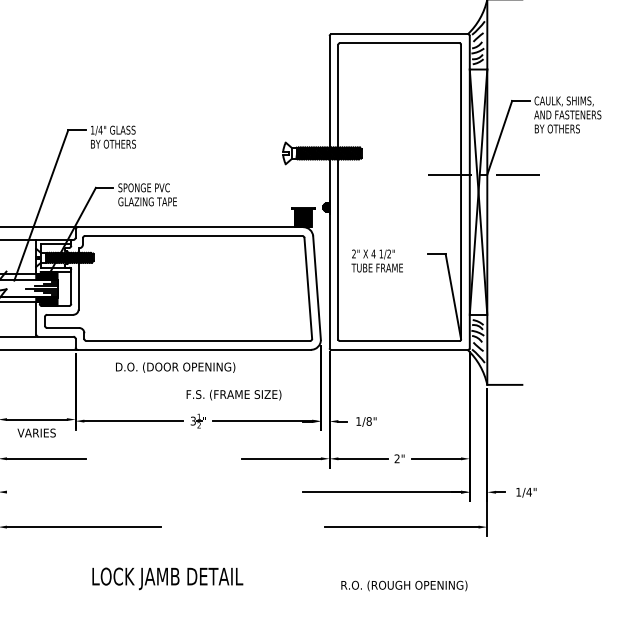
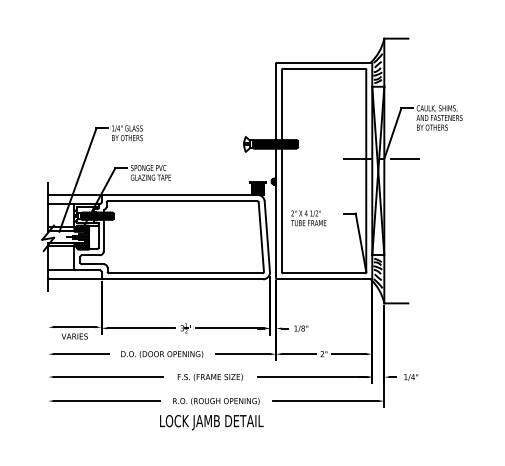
text: (176, 367) -> (162, 354), moved
text: (232, 395) -> (209, 377), moved
line: (85, 492) -> (108, 377), added
text: (167, 578) -> (211, 422), moved
text: (404, 585) -> (216, 401), moved

